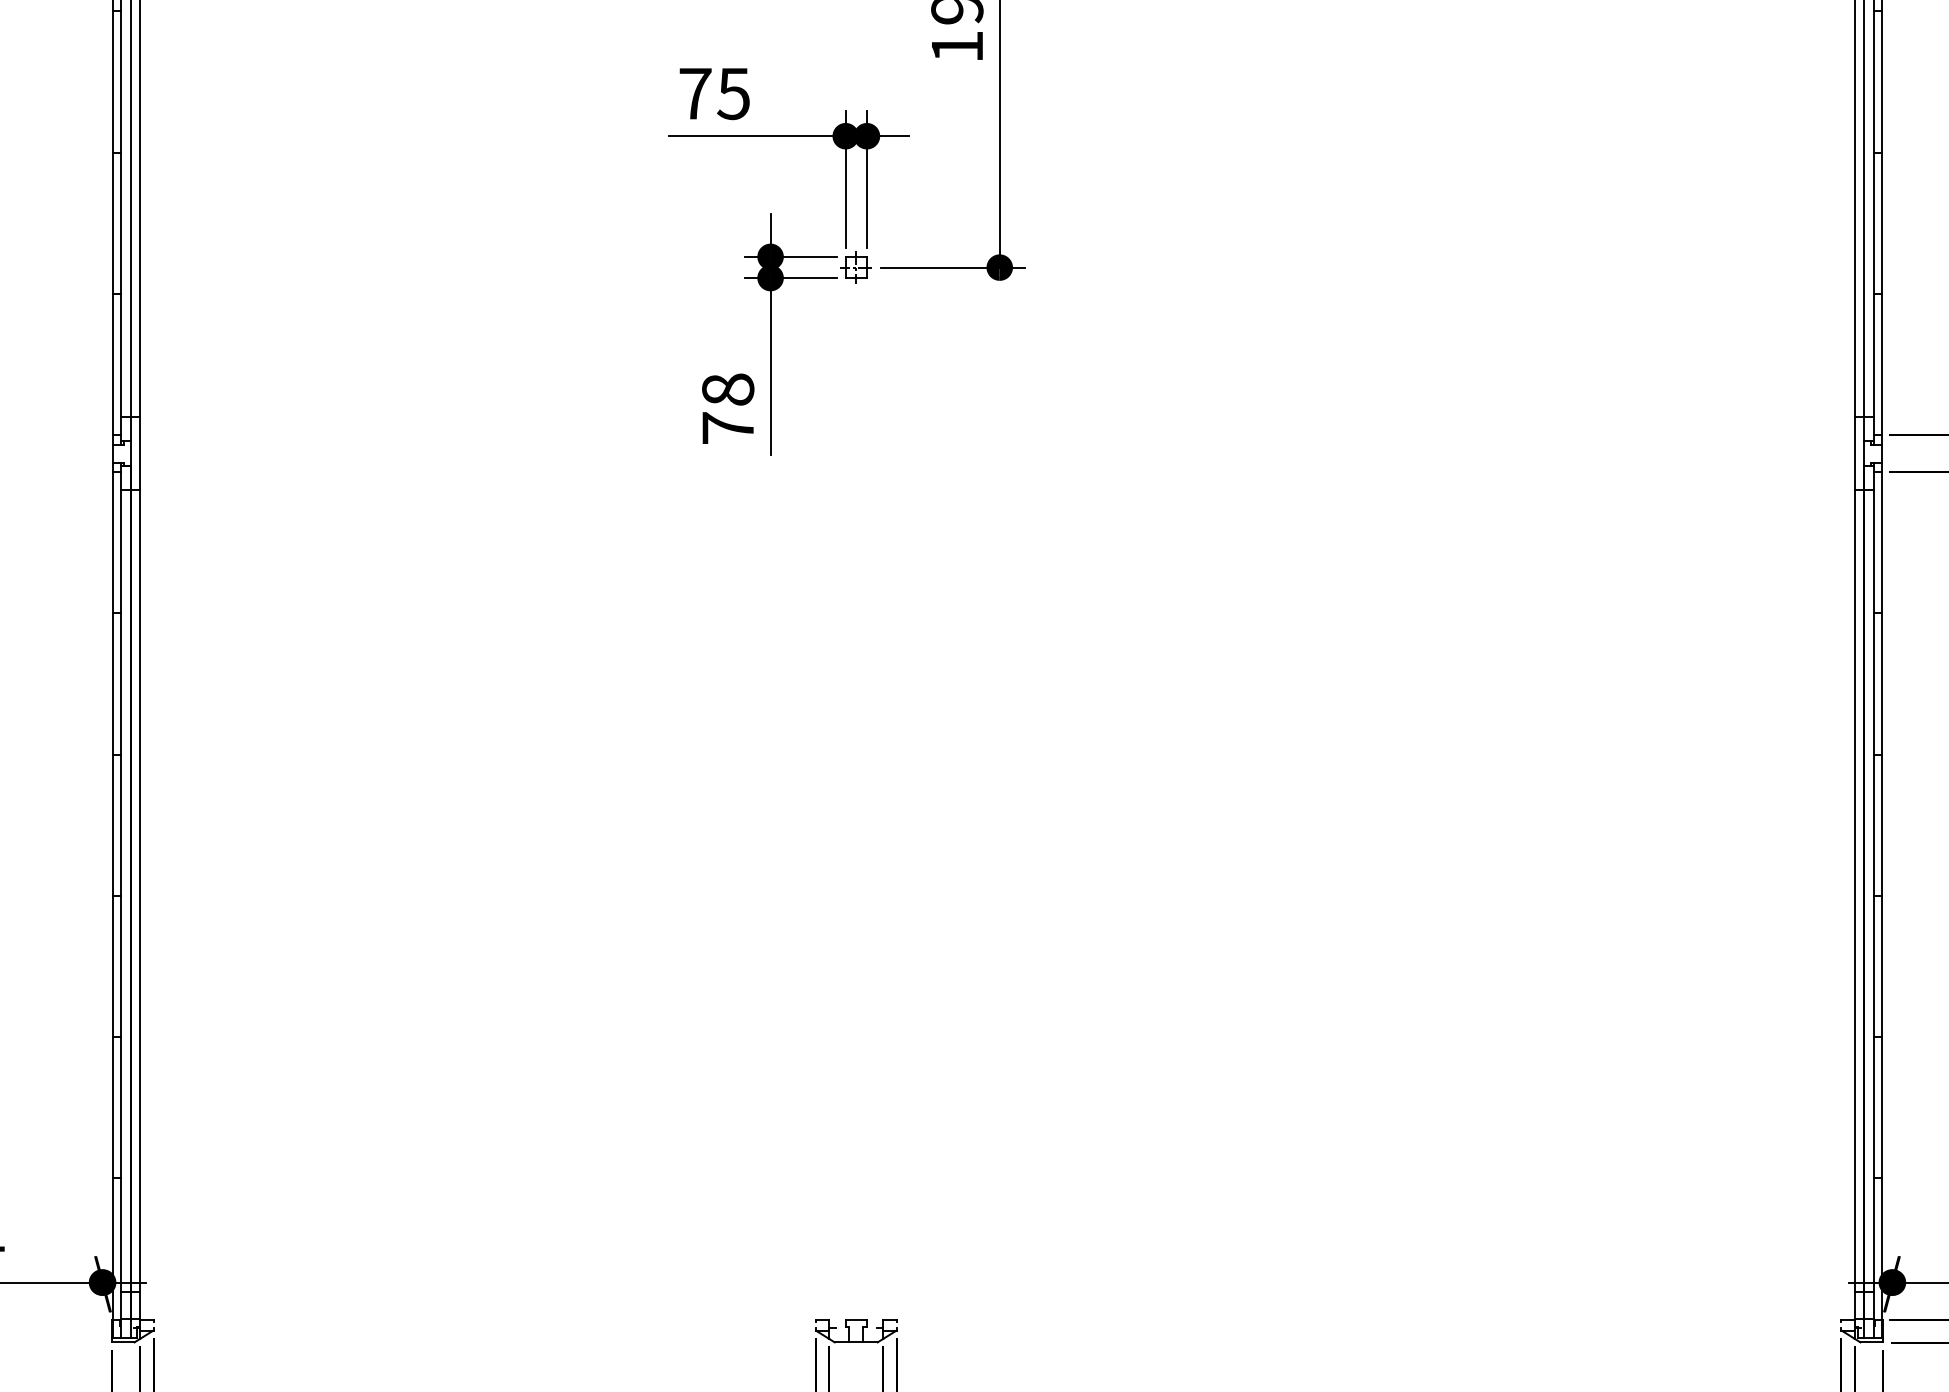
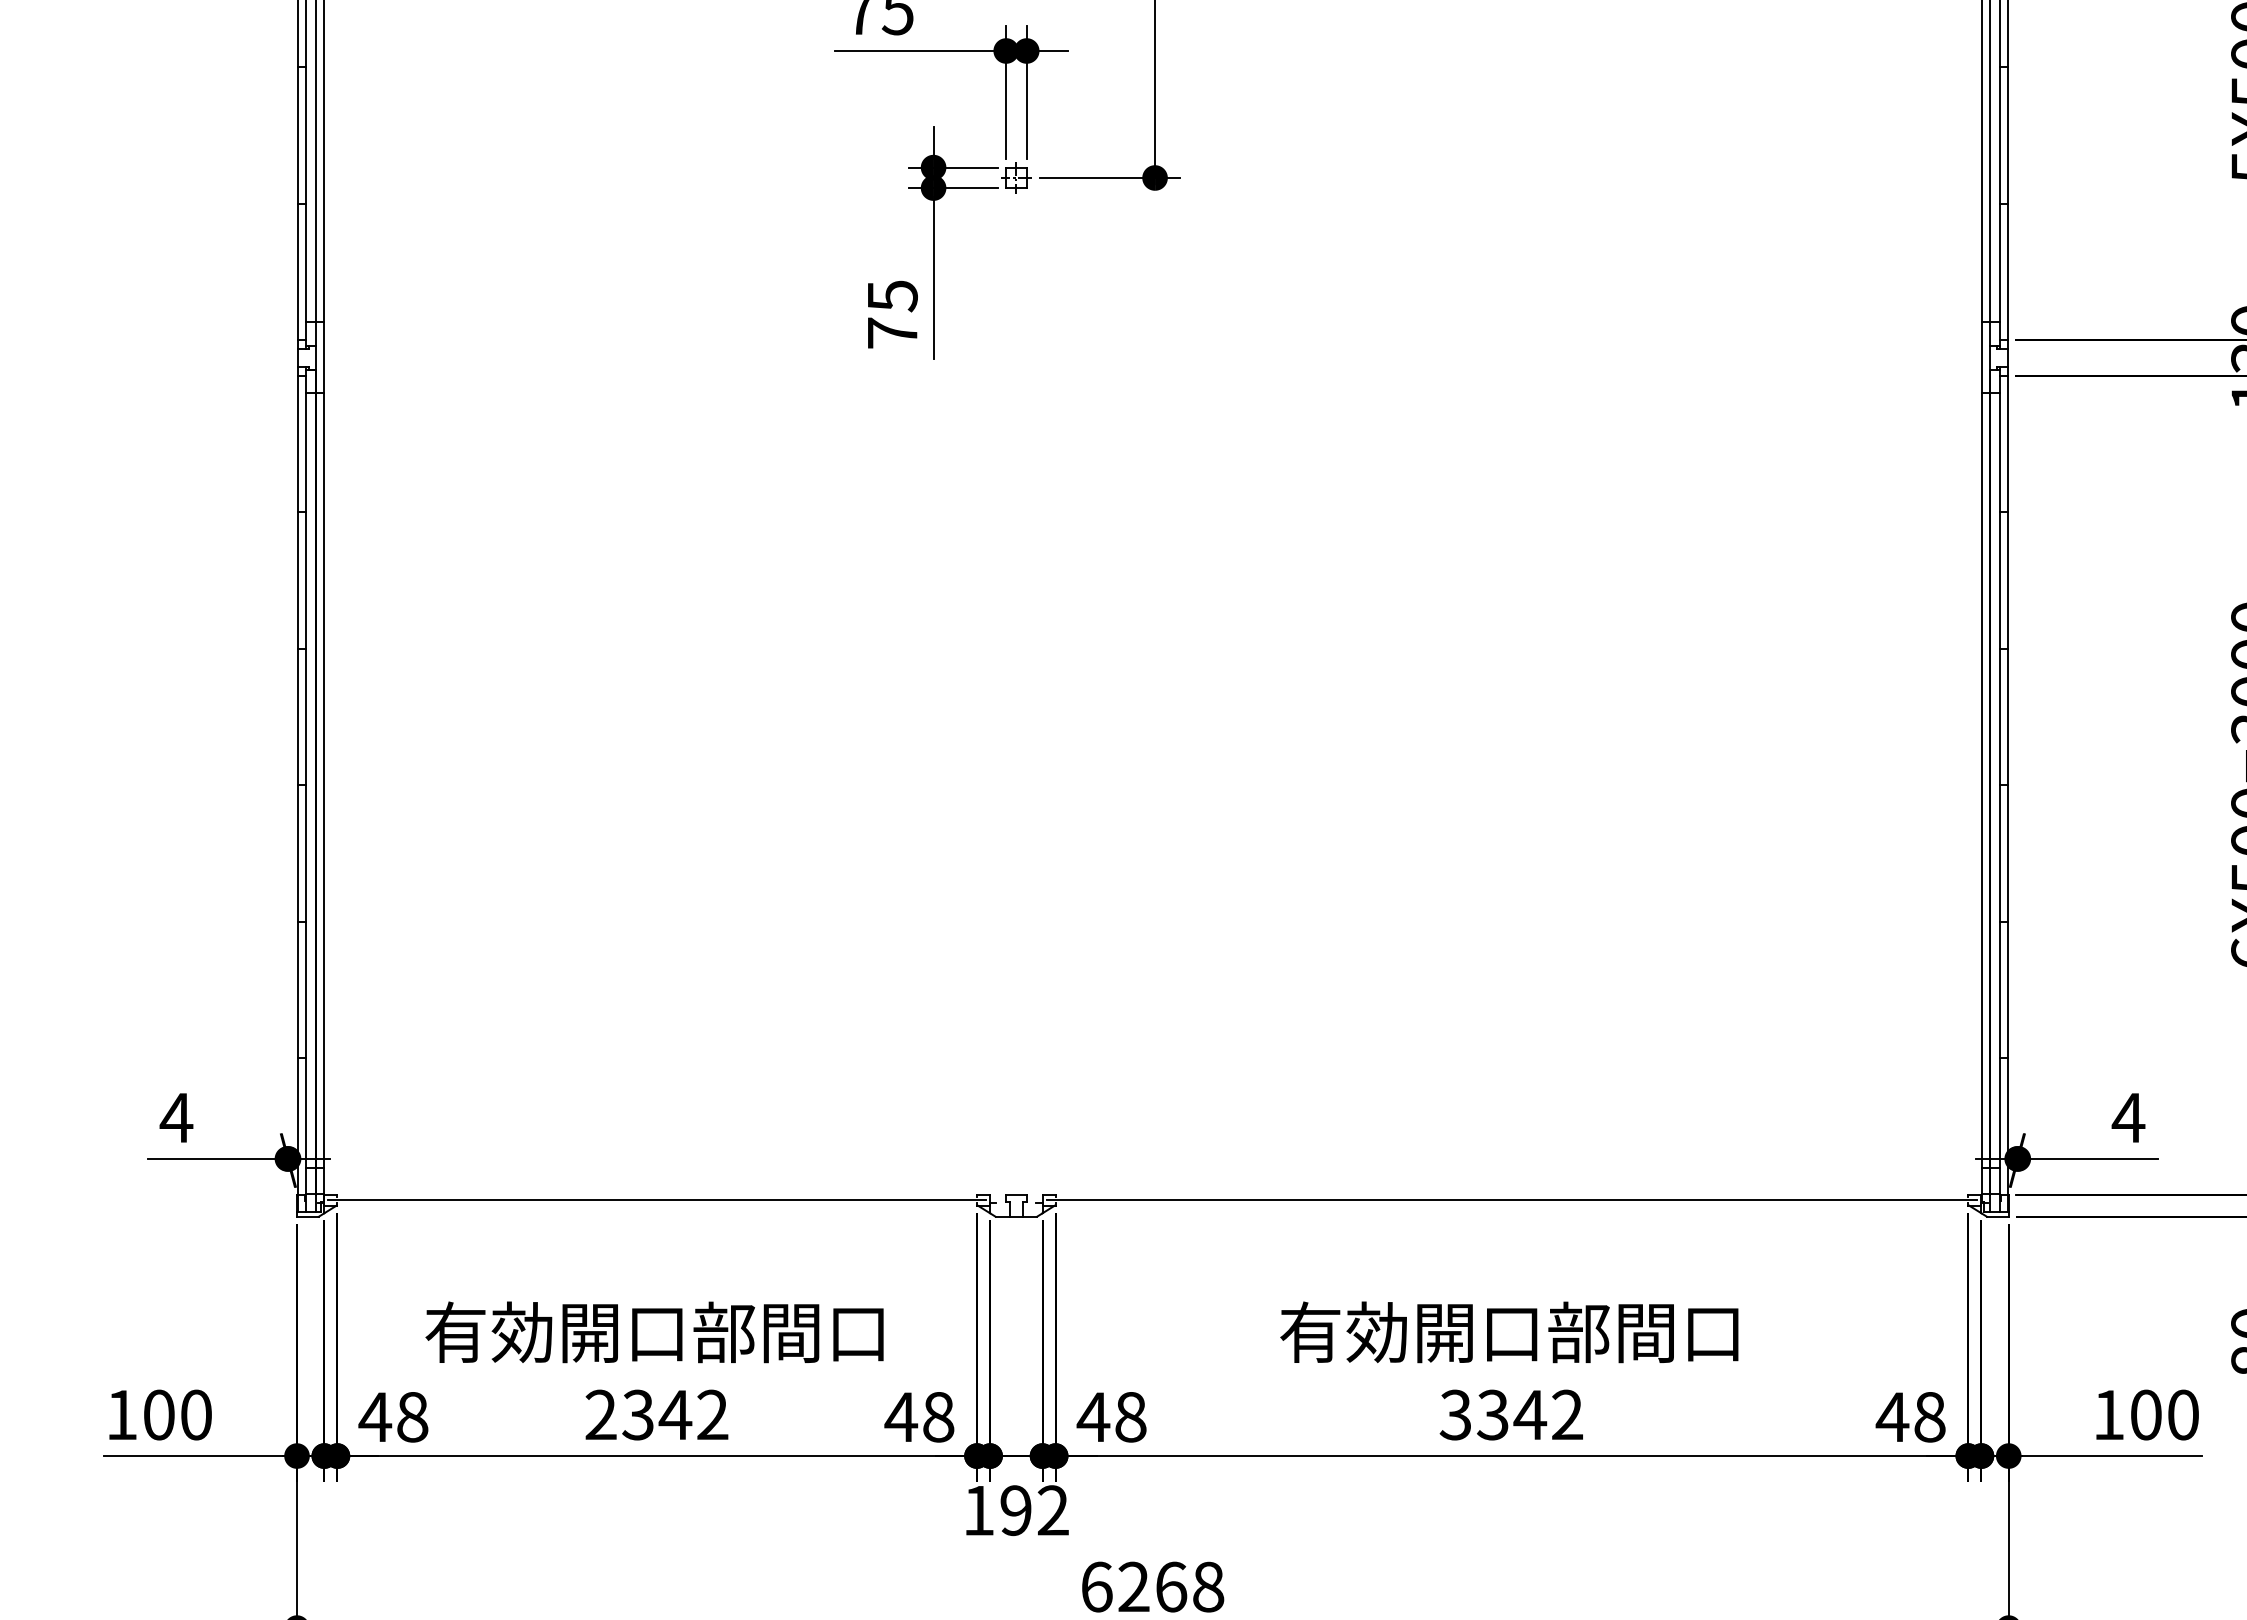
text: (728, 390) -> (892, 296), 78 -> 75
line: (484, 1325) -> (657, 1200), added
line: (1368, 1325) -> (1511, 1200), added

